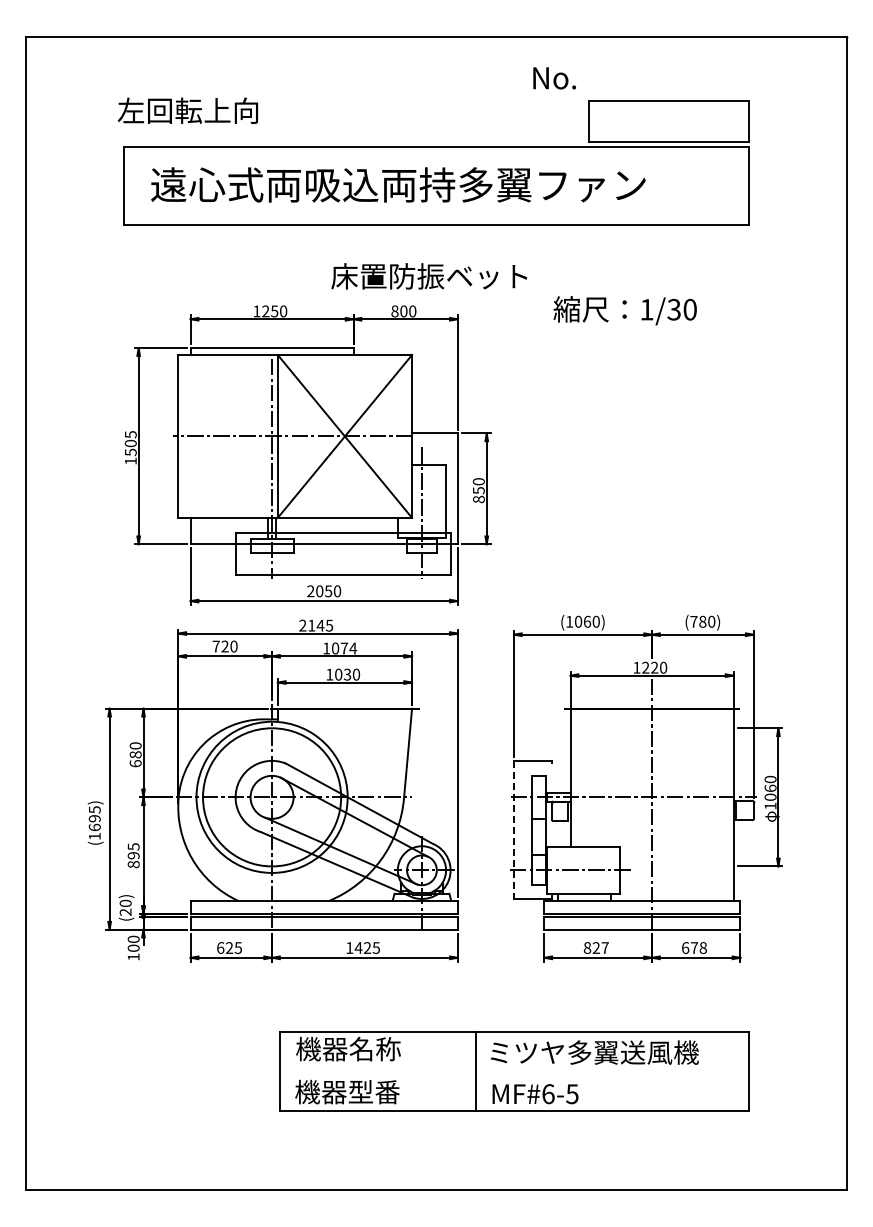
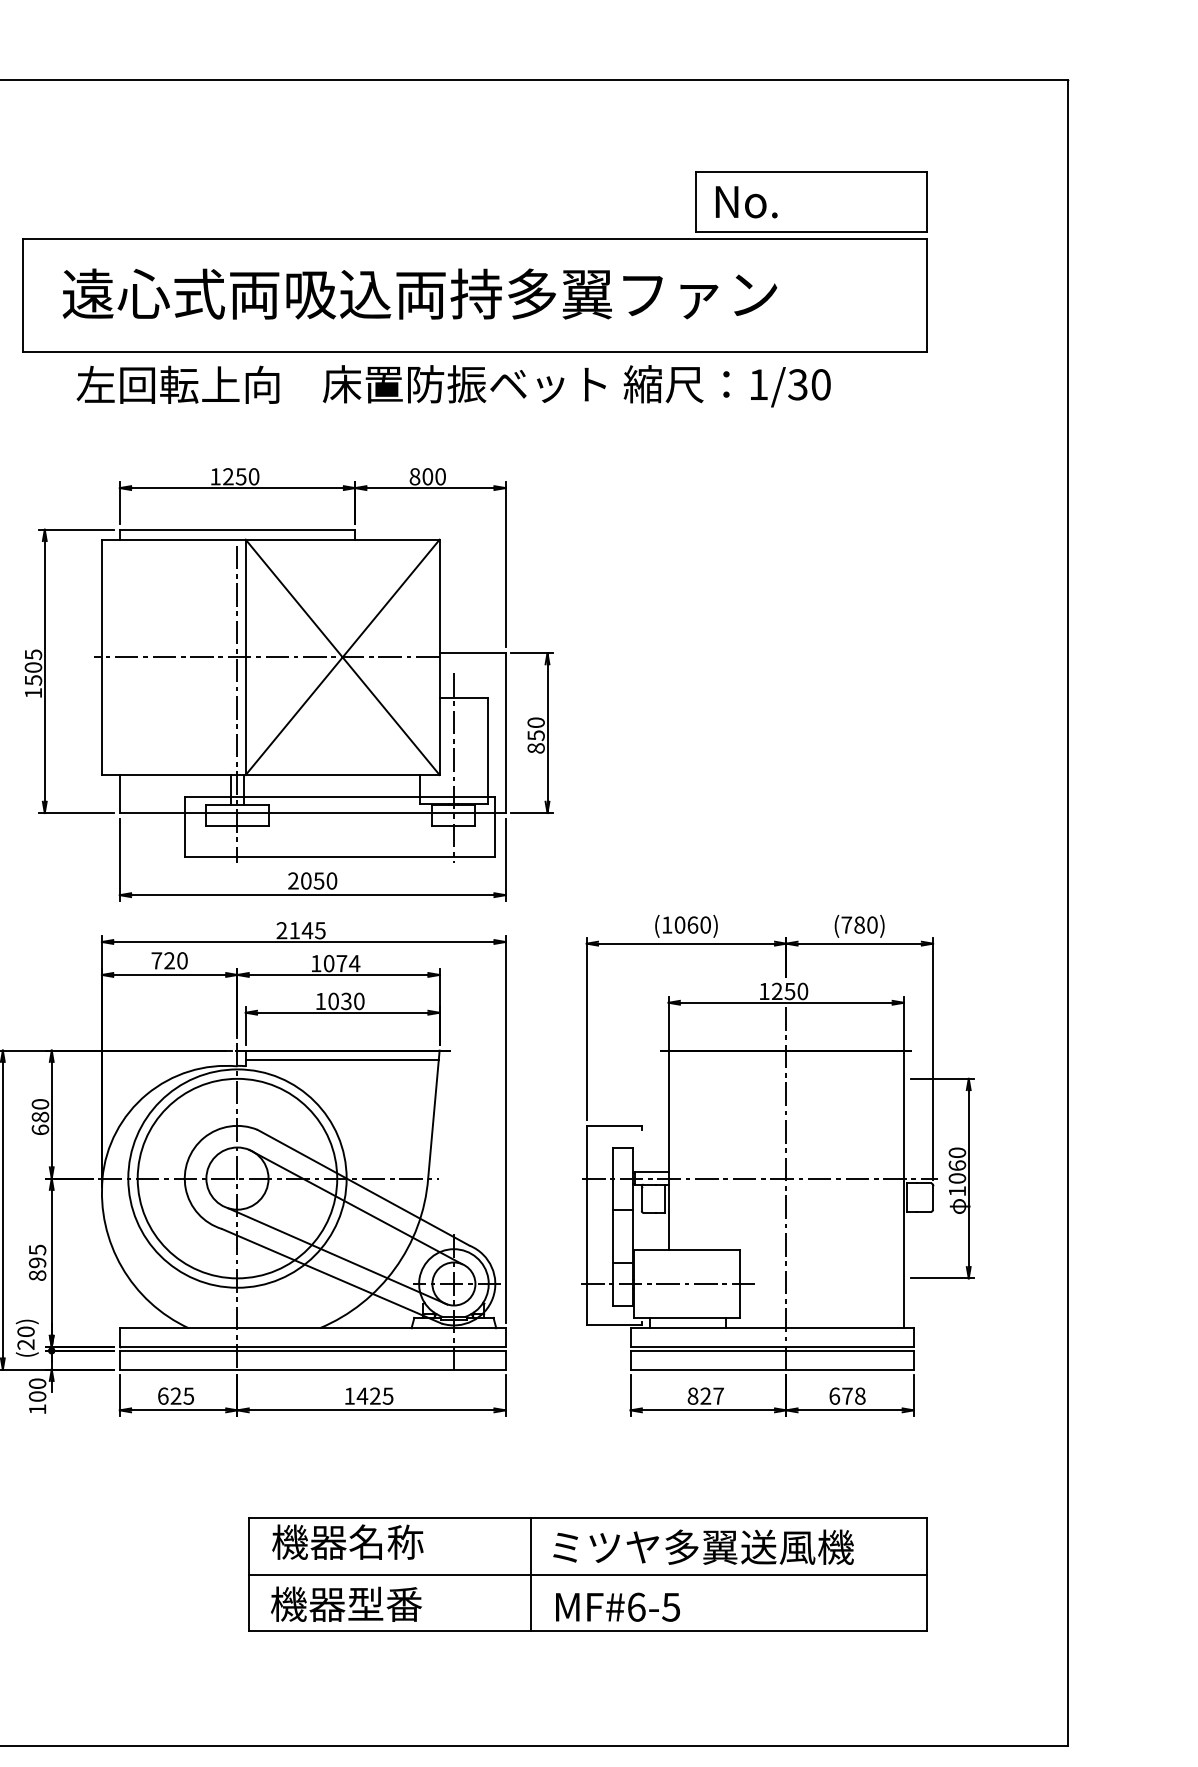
text: (554, 78) -> (746, 202), moved
text: (187, 110) -> (177, 384), moved
text: (429, 276) -> (464, 384), moved
text: (624, 310) -> (726, 385), moved
text: (654, 667) -> (789, 991), 1220 -> 1250
line: (344, 715) -> (342, 1060), added
line: (513, 830) -> (586, 1226), dashed -> solid
line: (514, 1071) -> (587, 1574), added

